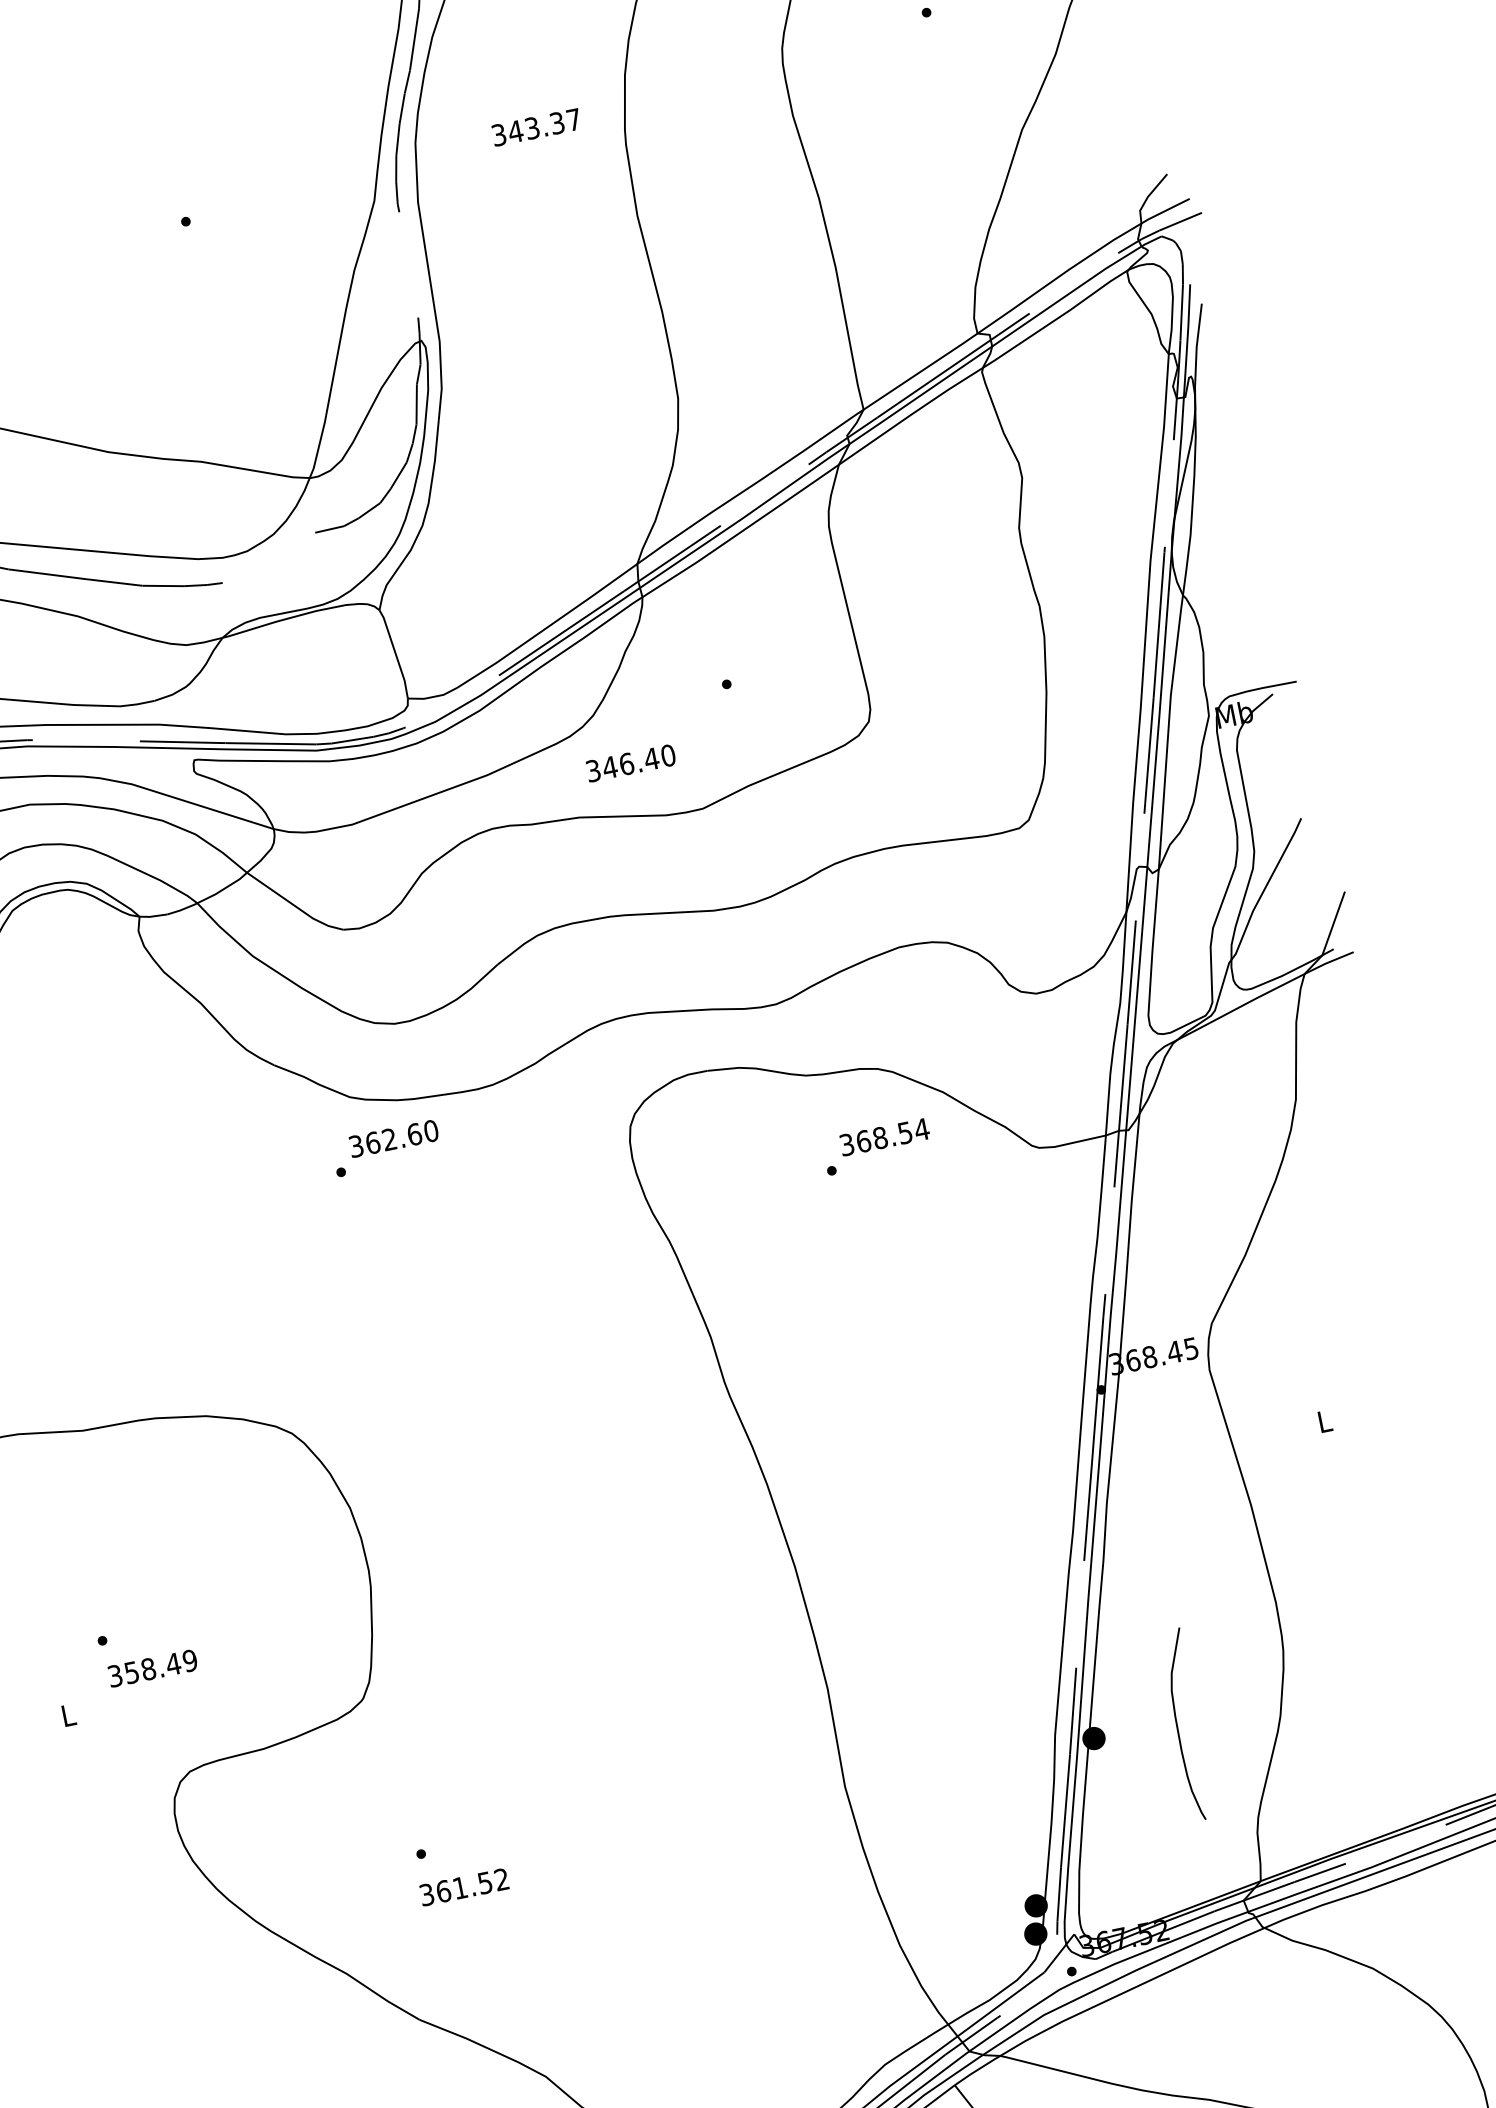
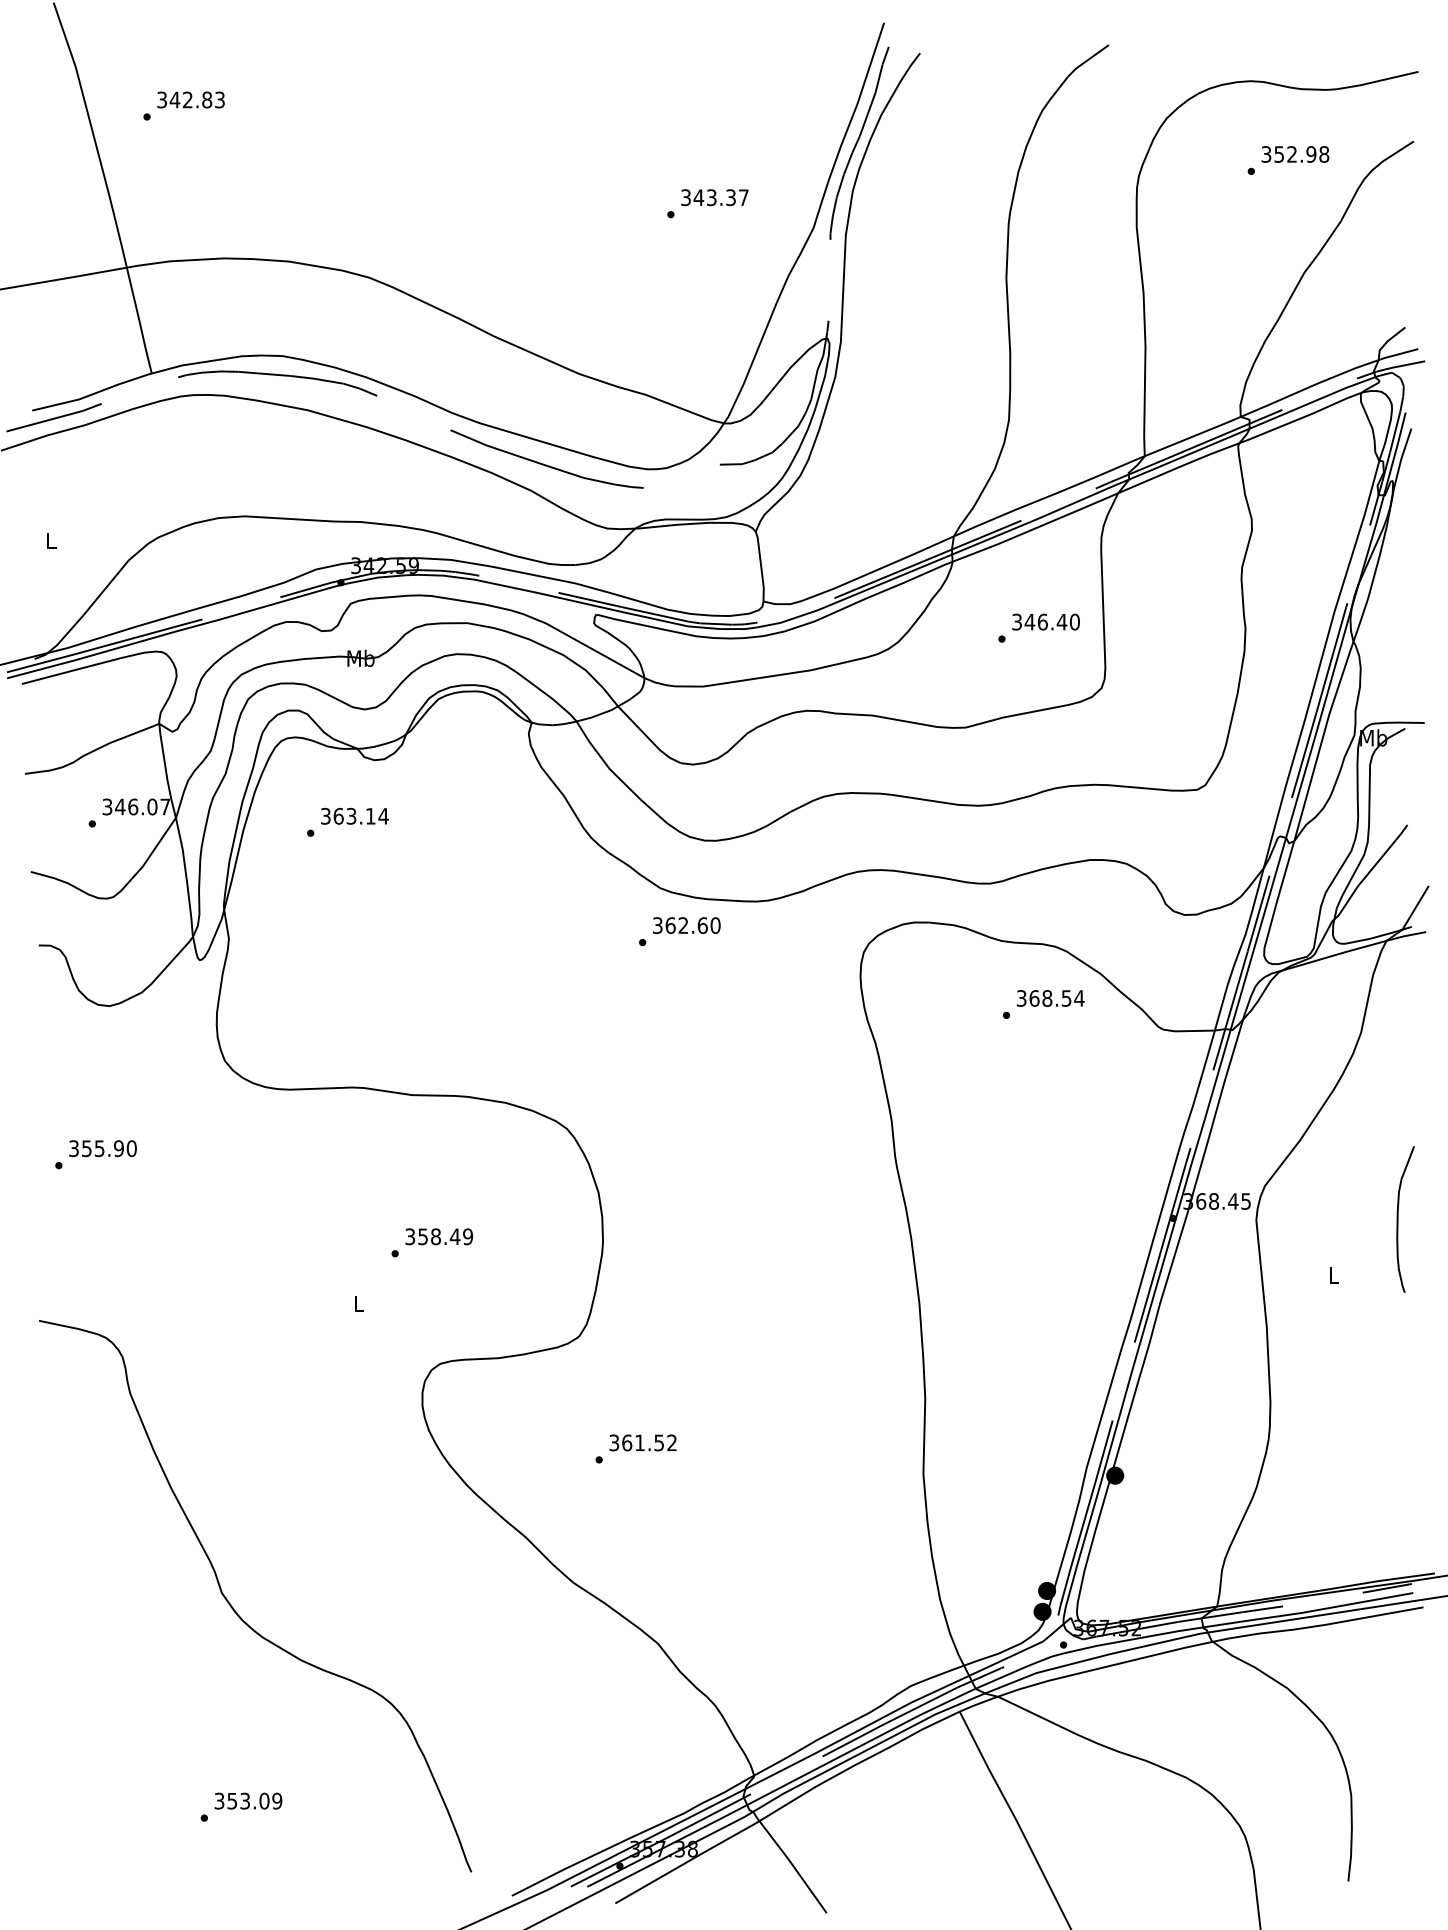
text: (535, 127) -> (714, 197), moved
text: (630, 762) -> (1045, 621), moved
text: (153, 1667) -> (439, 1236), moved
curve: (1178, 1726) -> (1398, 1219), moved
text: (463, 1886) -> (642, 1442), moved

